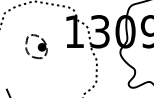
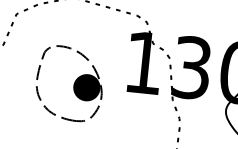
part: (36, 46) -> (69, 83), size x1.67

